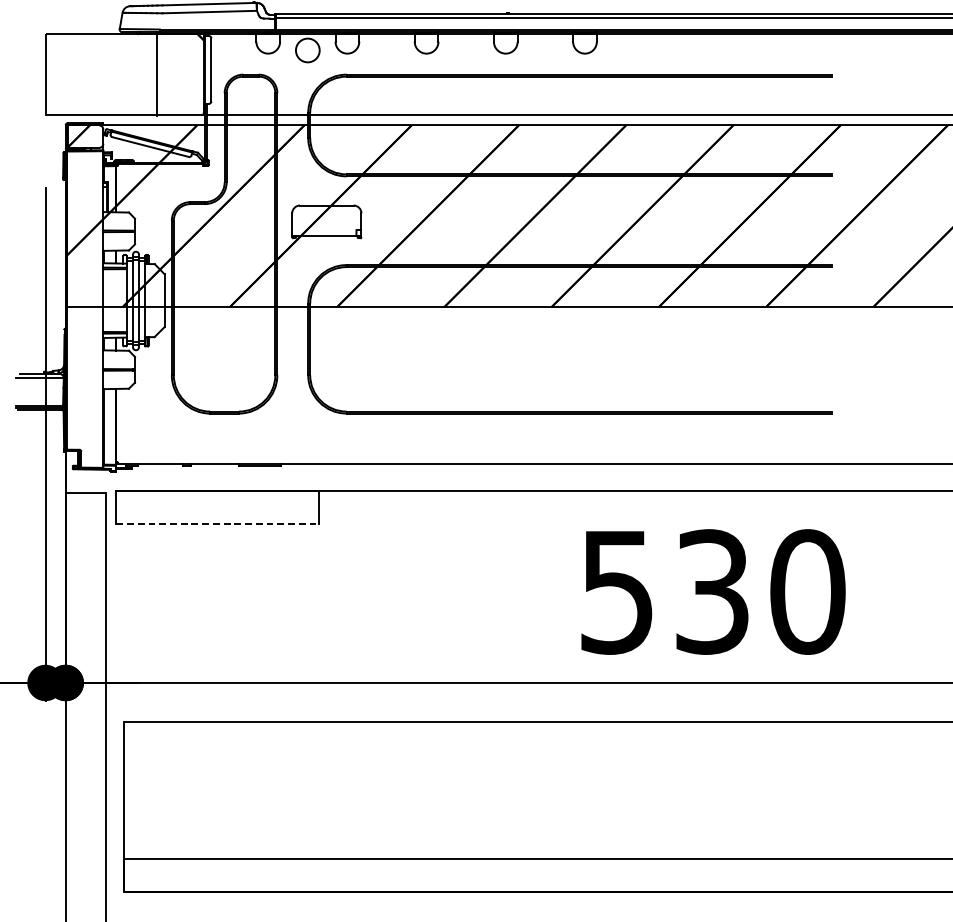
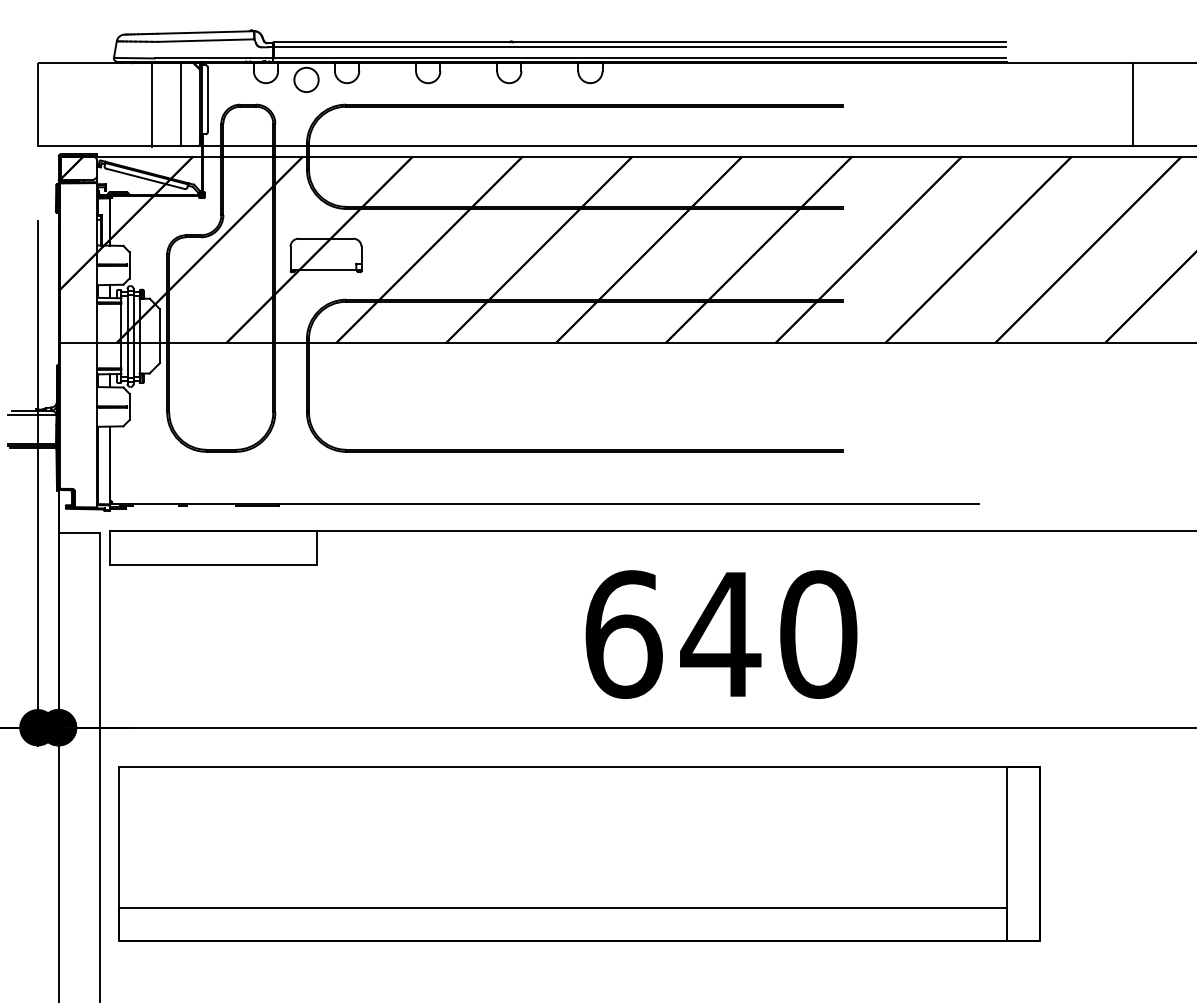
line: (184, 74) -> (180, 104), added
line: (216, 523) -> (213, 564), dashed -> solid
text: (666, 591) -> (673, 634), 530 -> 640

